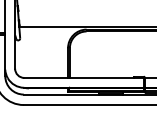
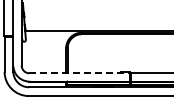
line: (85, 78) -> (80, 73), solid -> dashed

